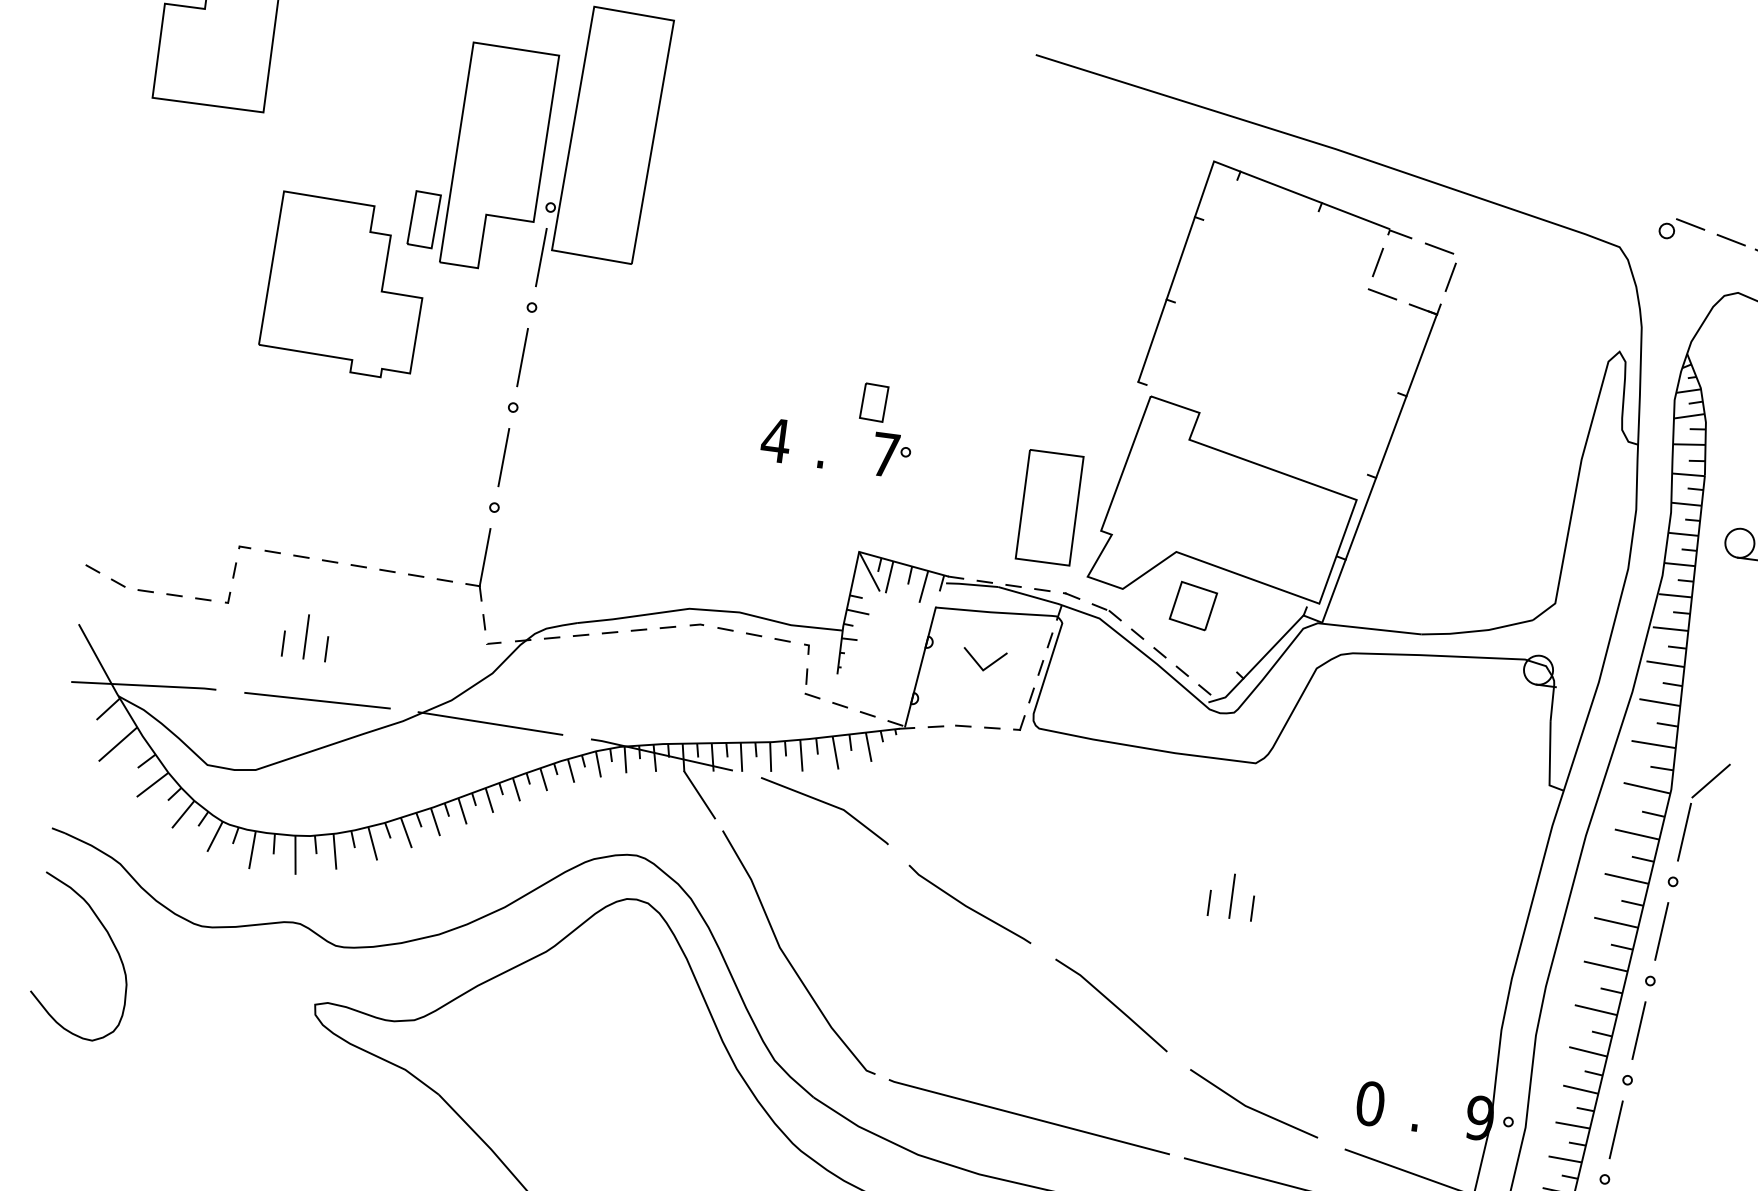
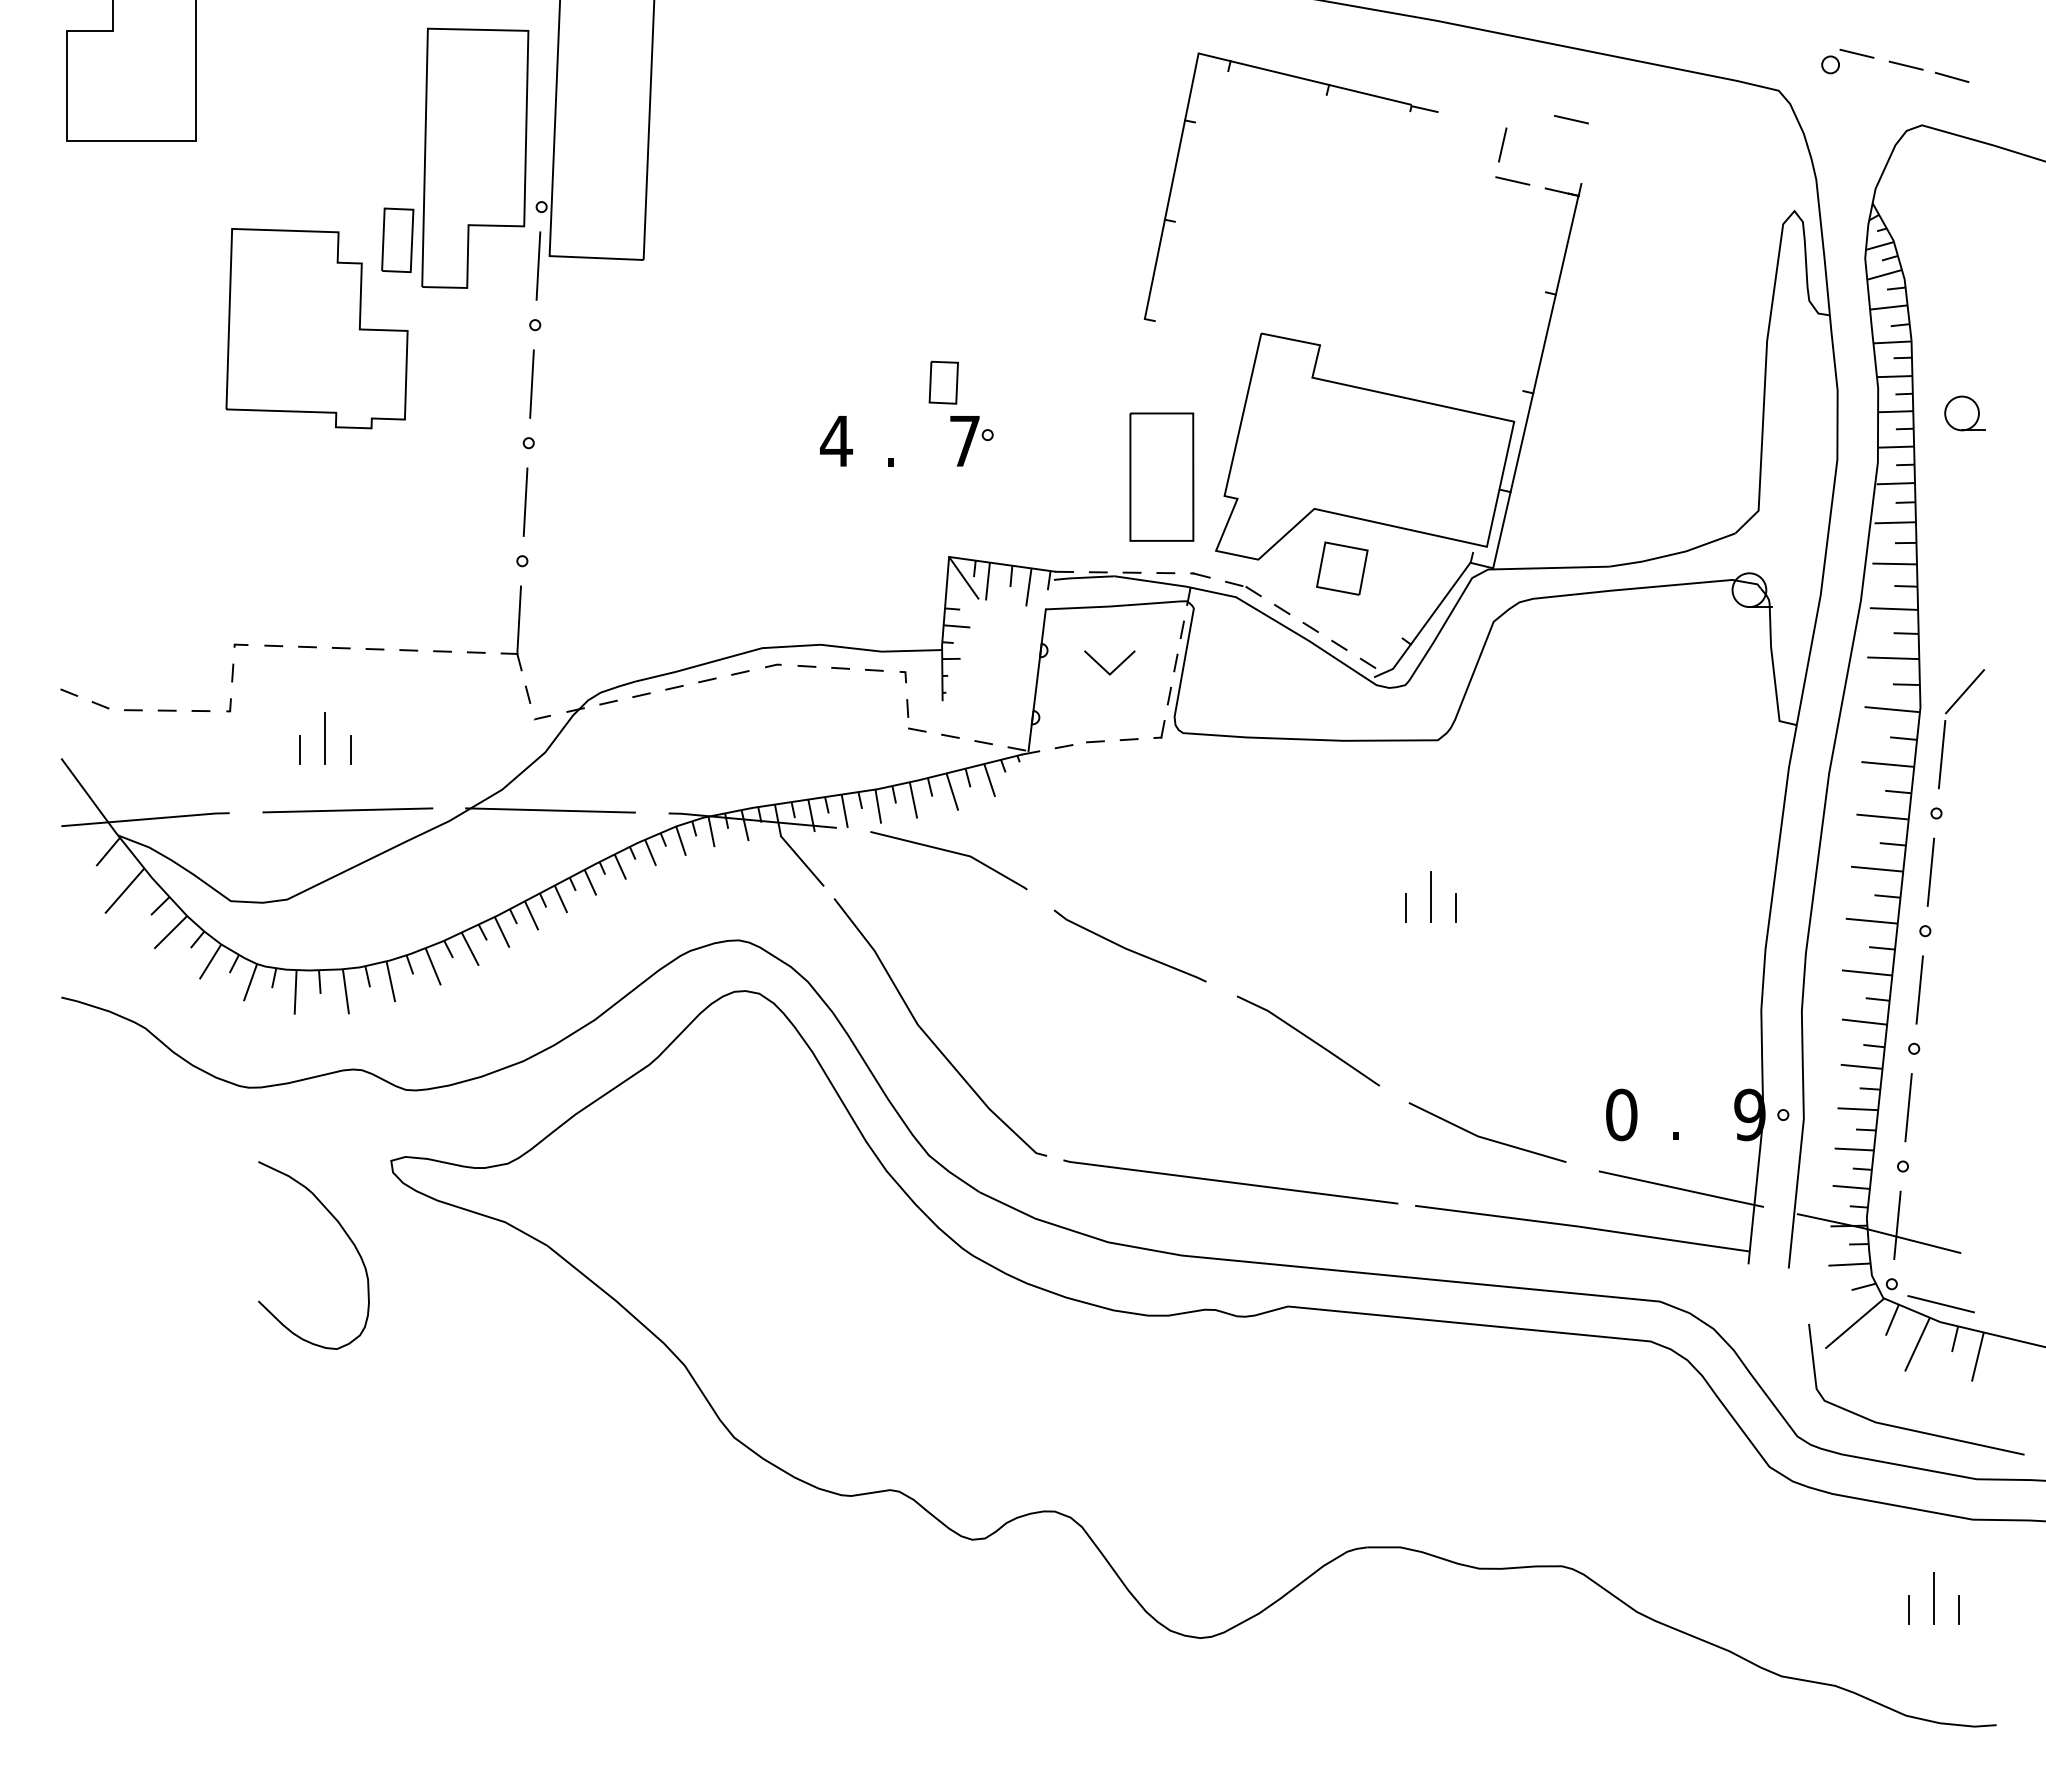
part: (1317, 211) -> (1325, 95), moved
line: (1450, 276) -> (1588, 150), removed
curve: (111, 941) -> (343, 1231), moved

